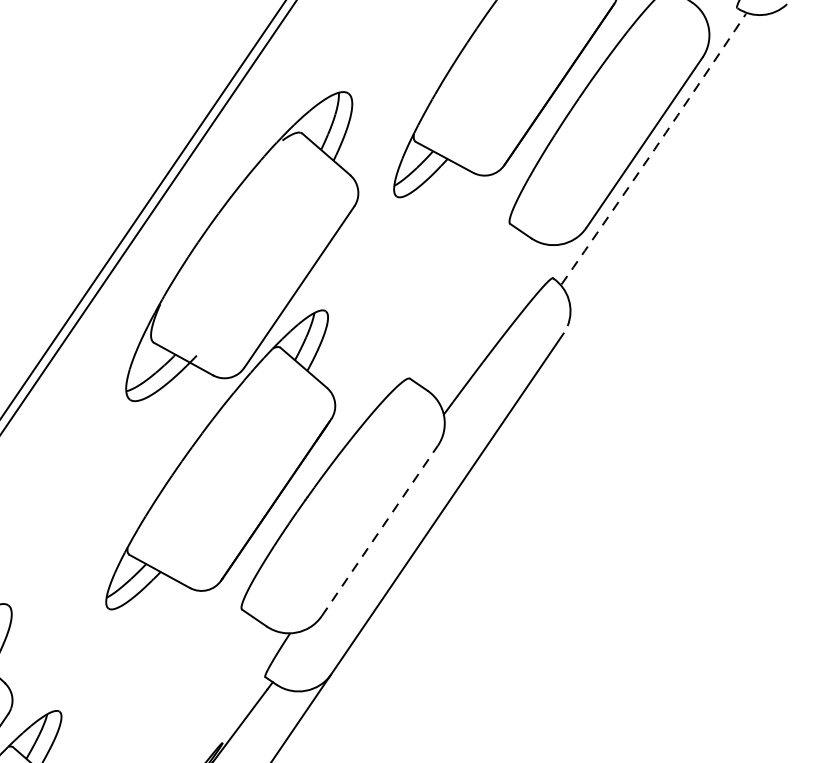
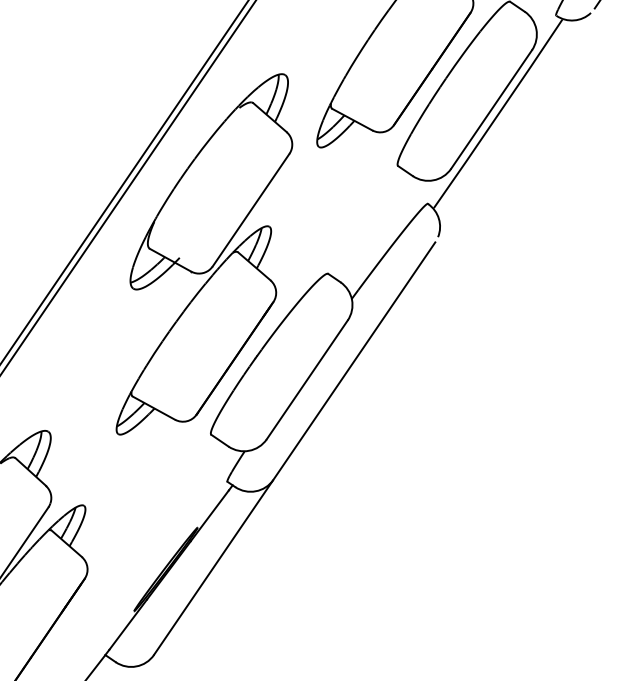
arc: (654, 149) -> (498, 114), dashed -> solid
line: (380, 530) -> (307, 379), dashed -> solid

